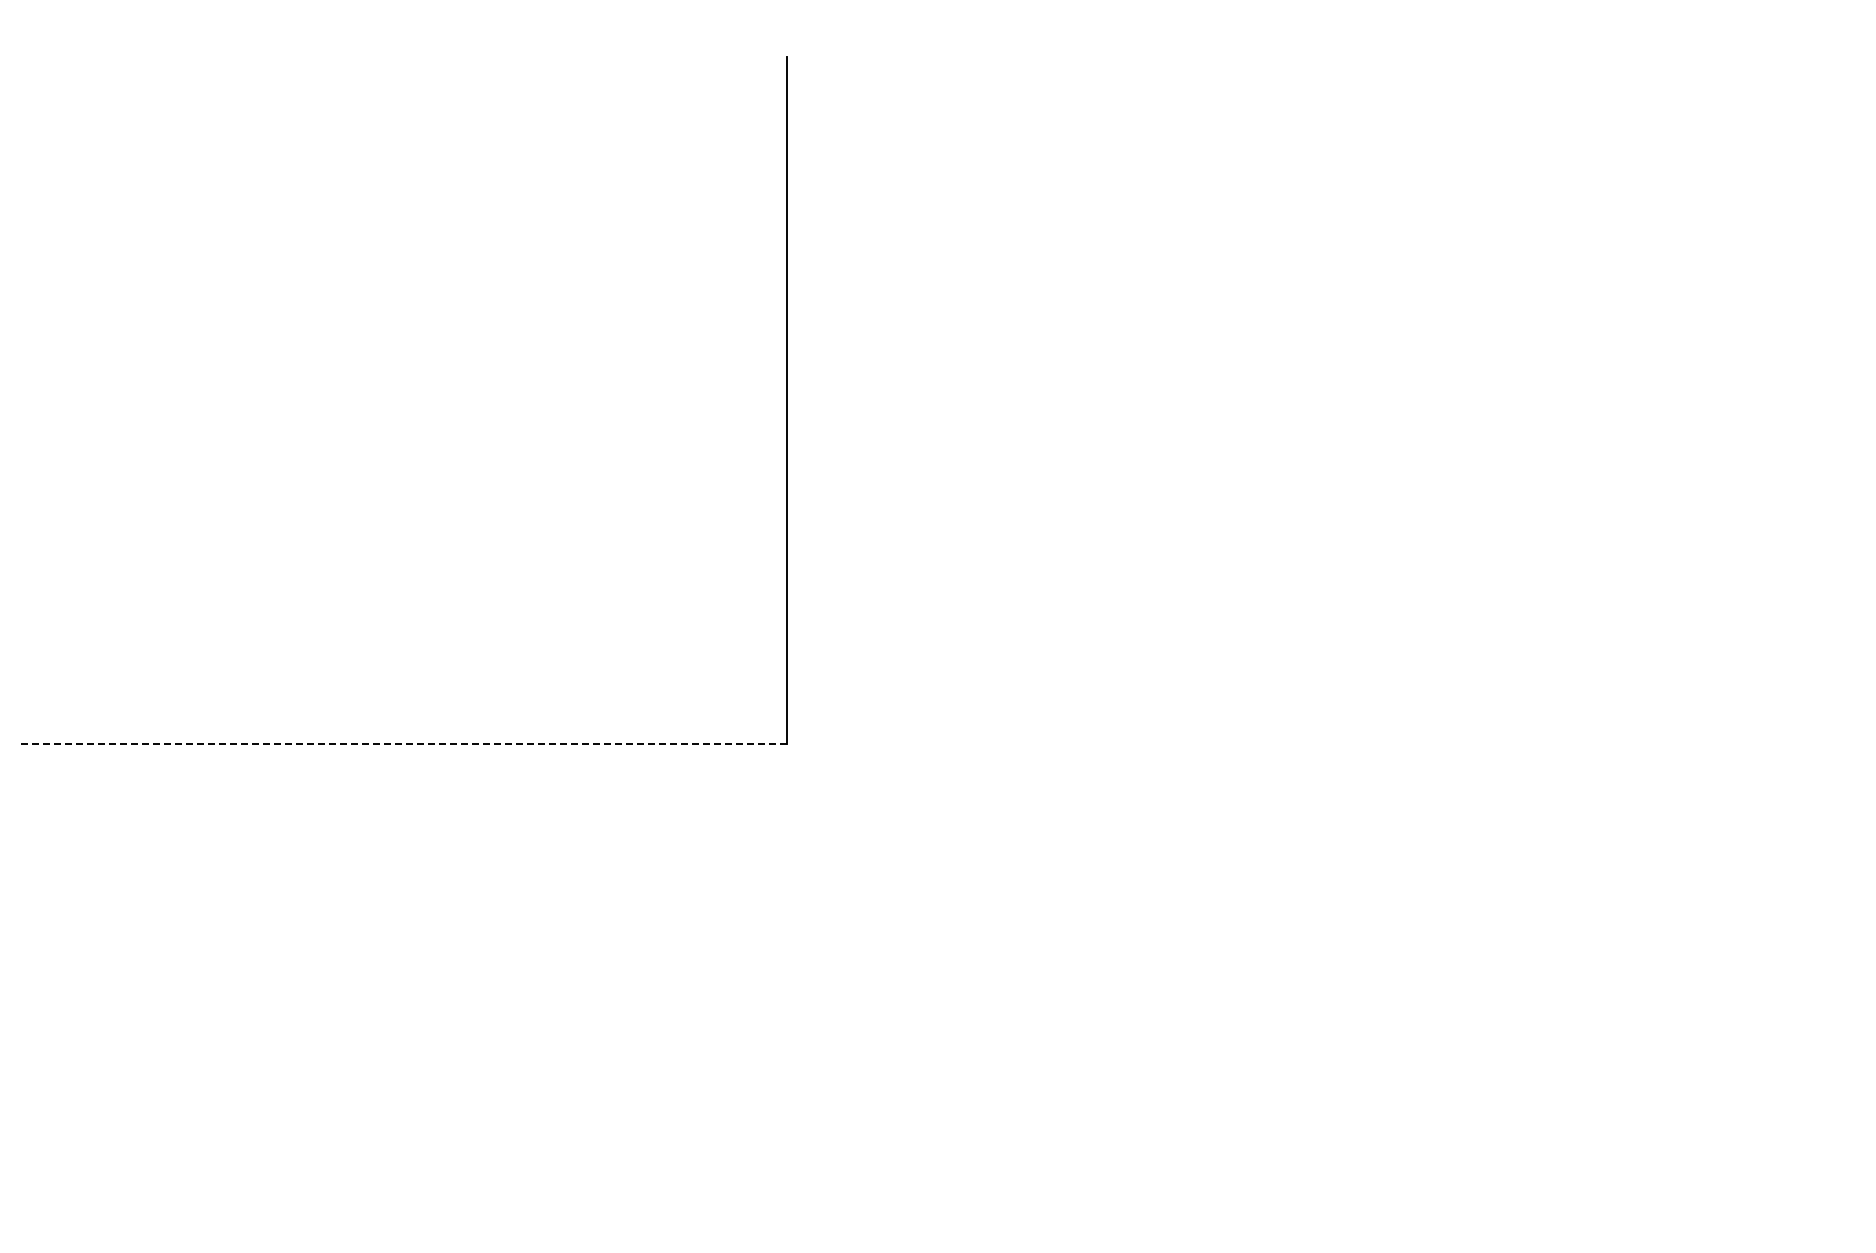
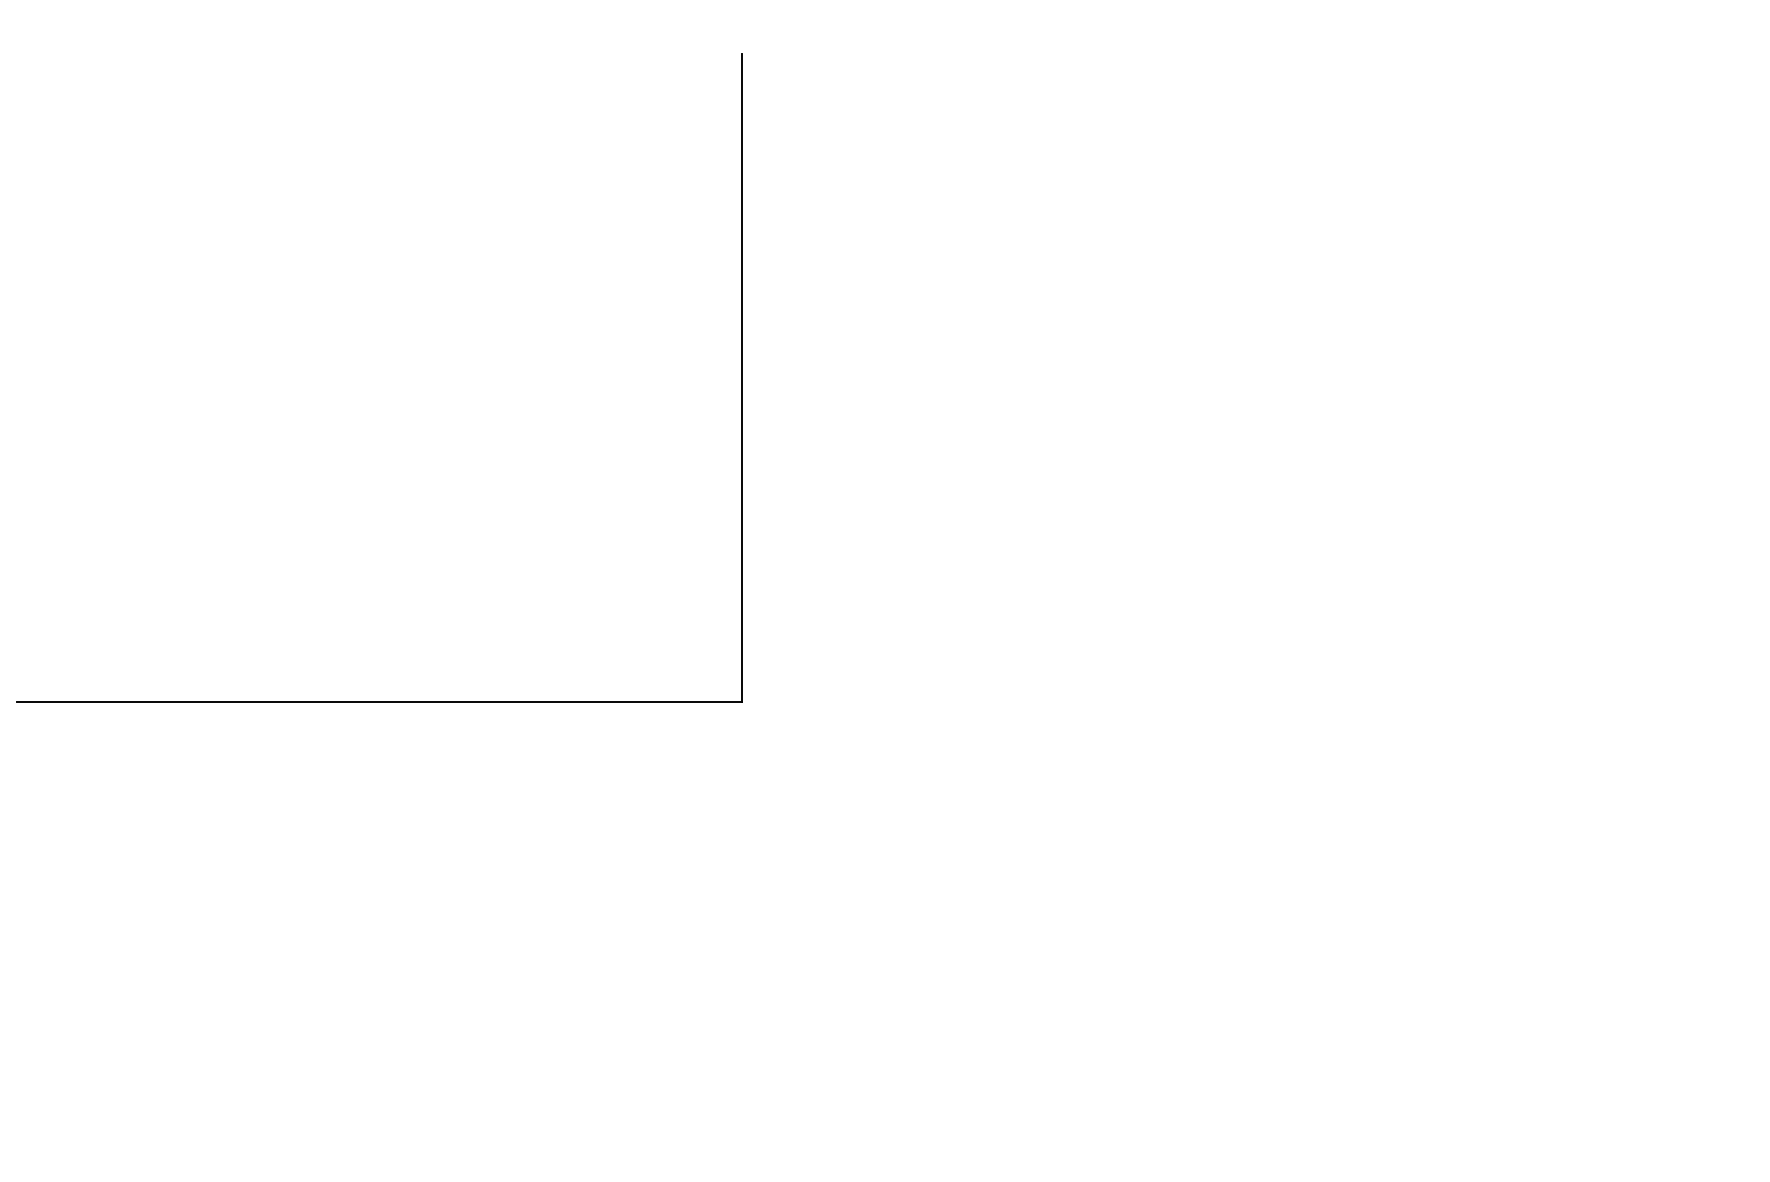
line: (402, 744) -> (379, 702), dashed -> solid

